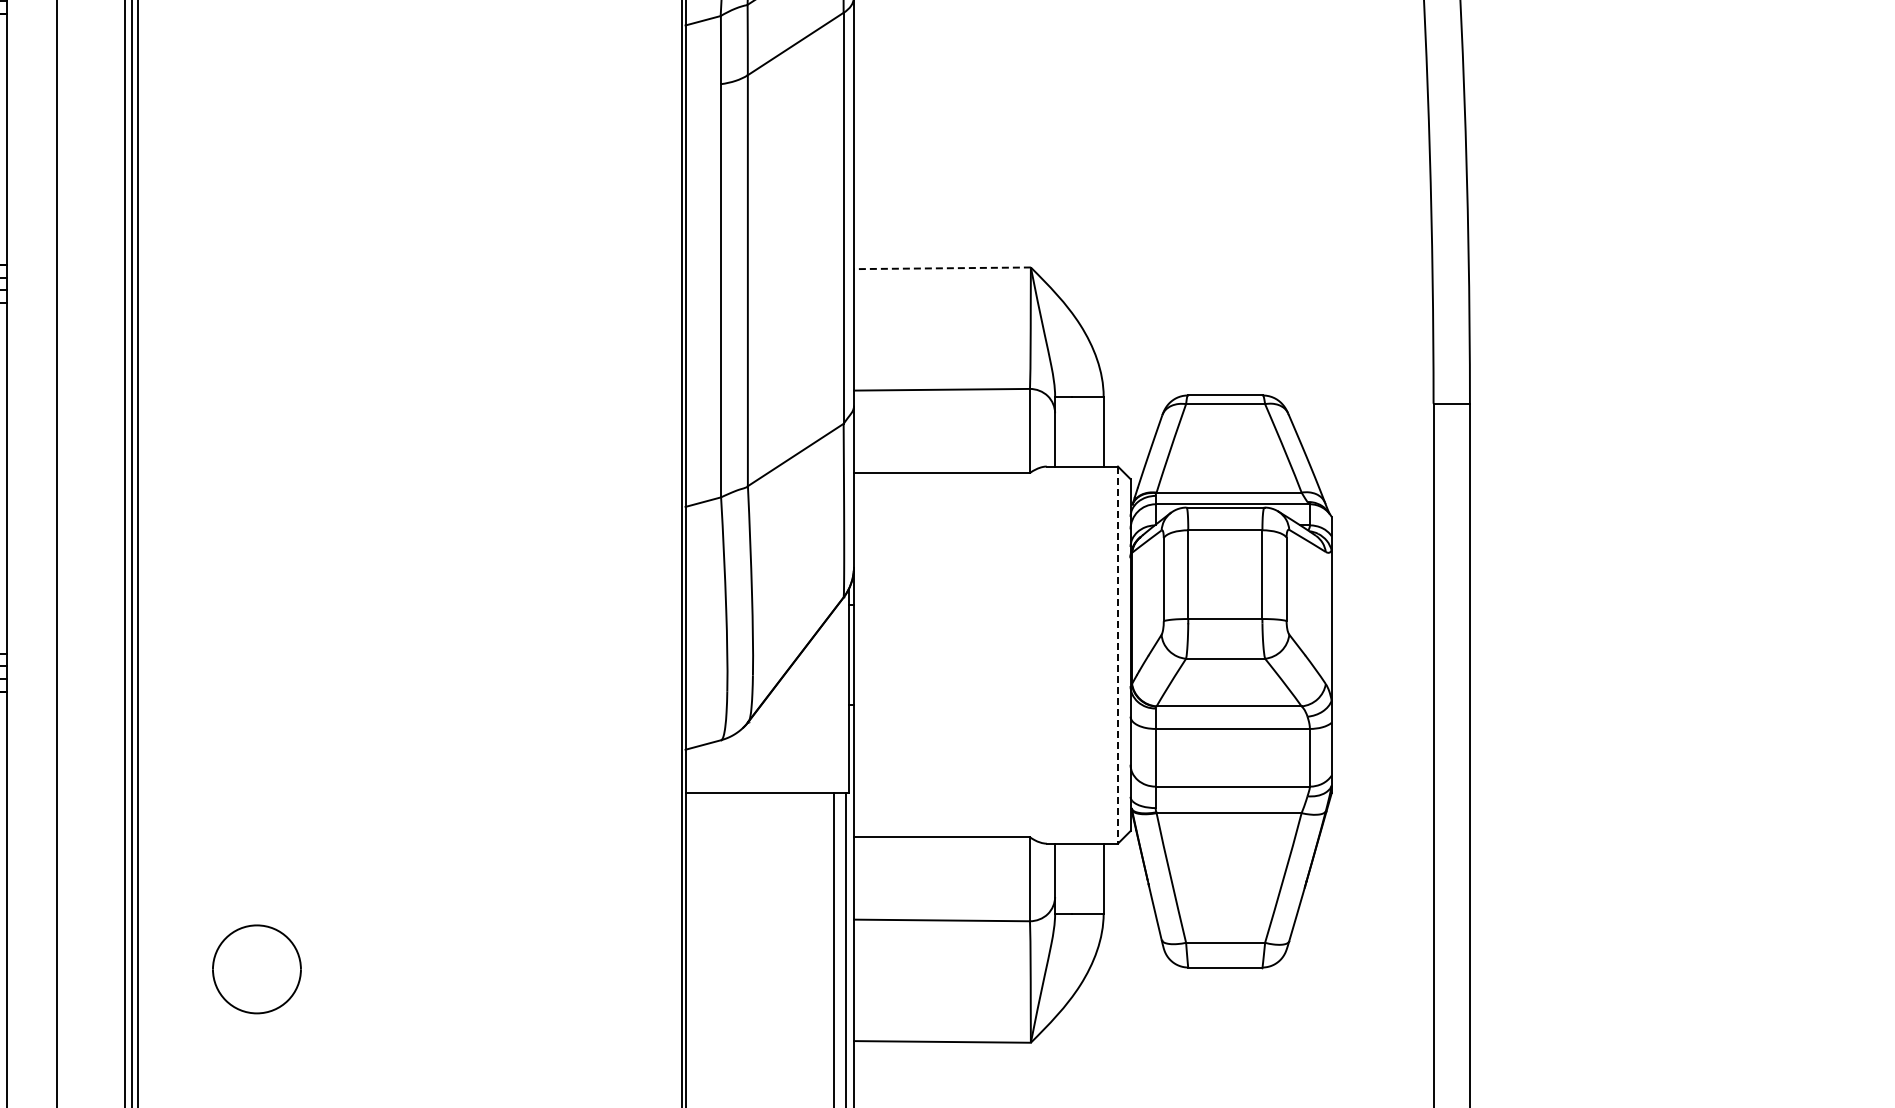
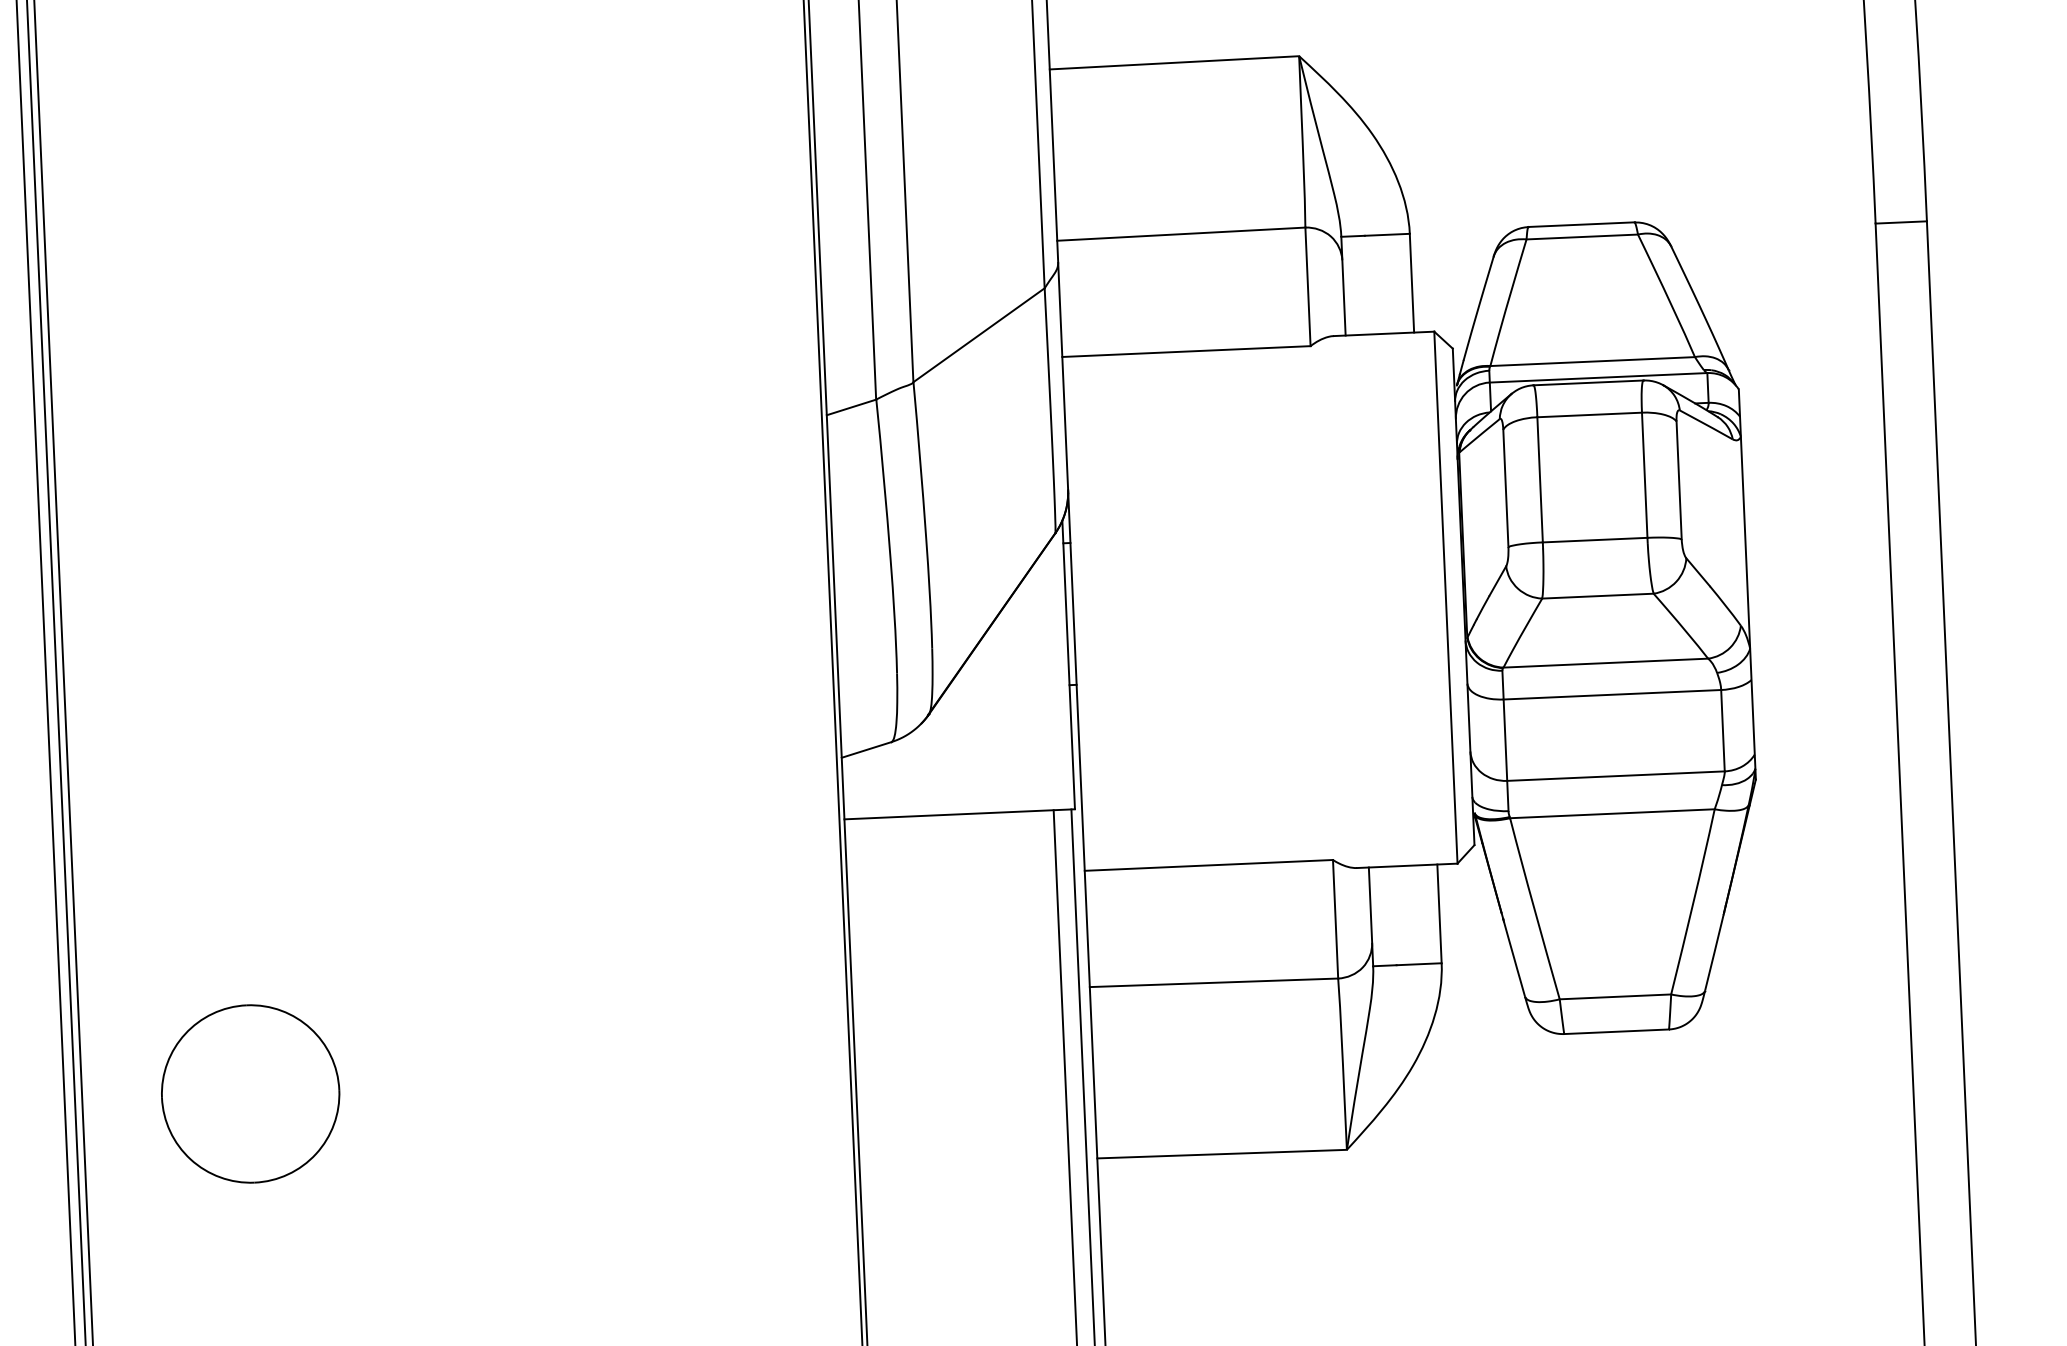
line: (941, 268) -> (1173, 63), dashed -> solid
line: (1117, 655) -> (1445, 598), dashed -> solid
part: (256, 969) -> (250, 1094), size x1.43

